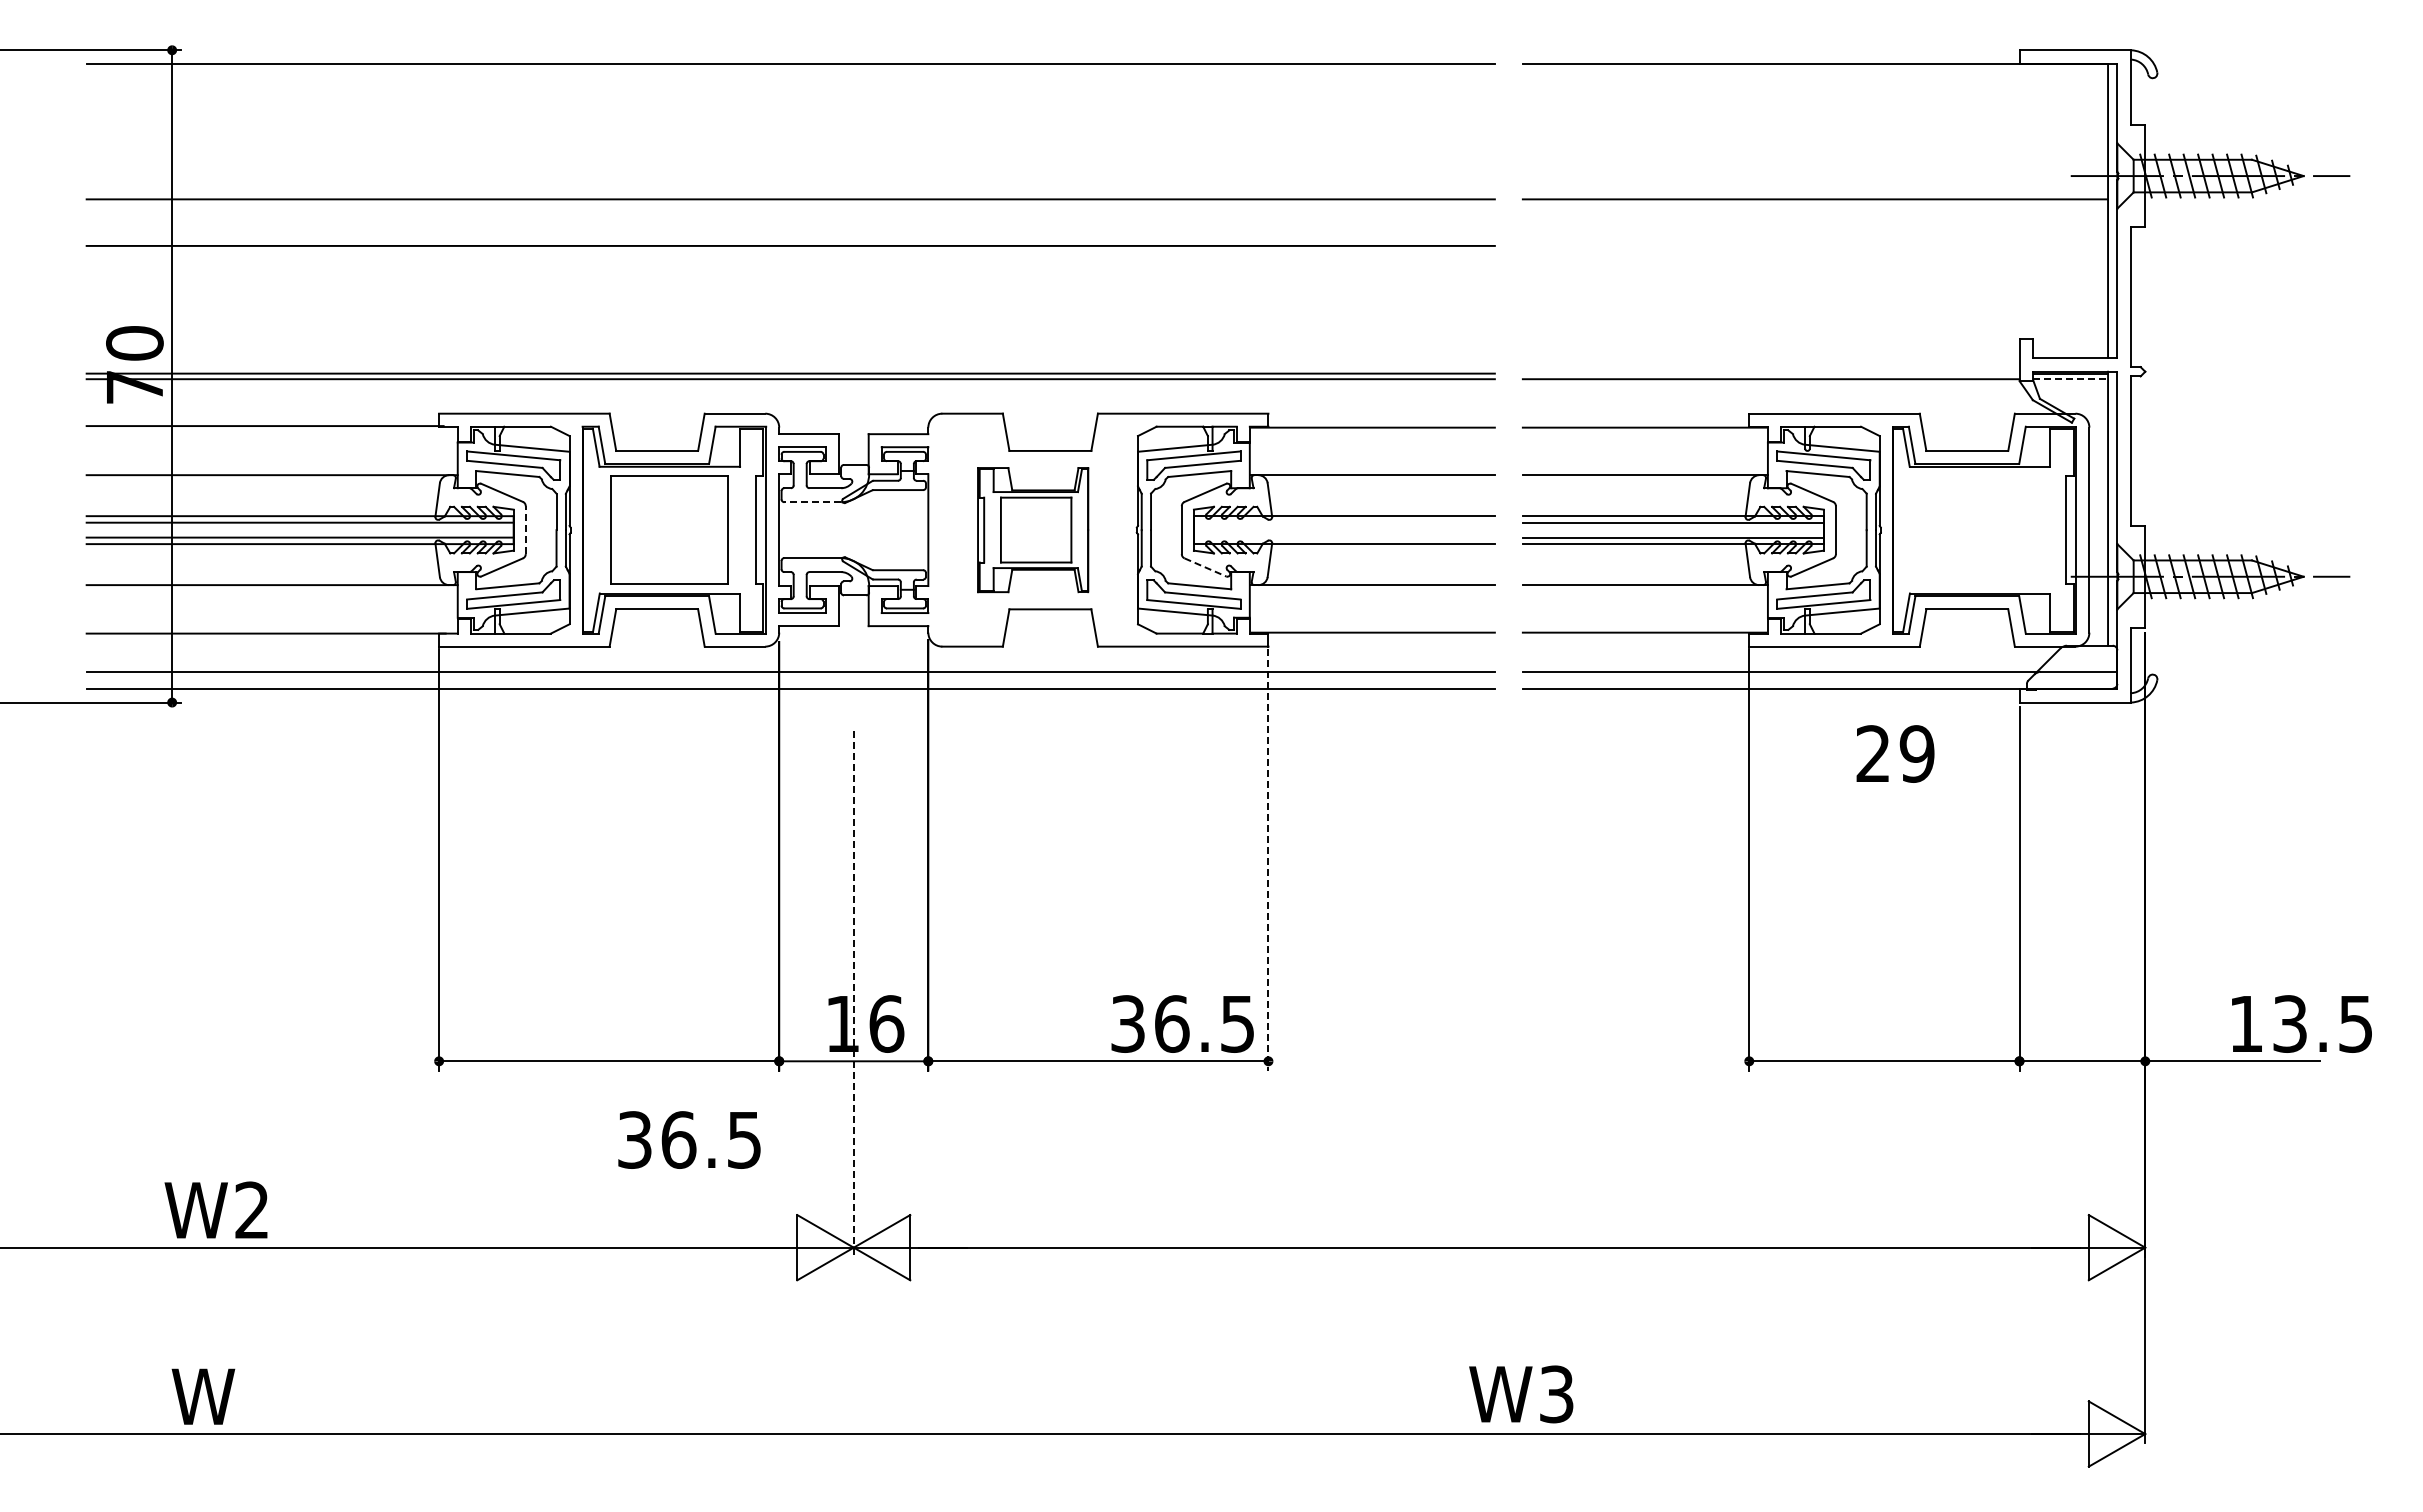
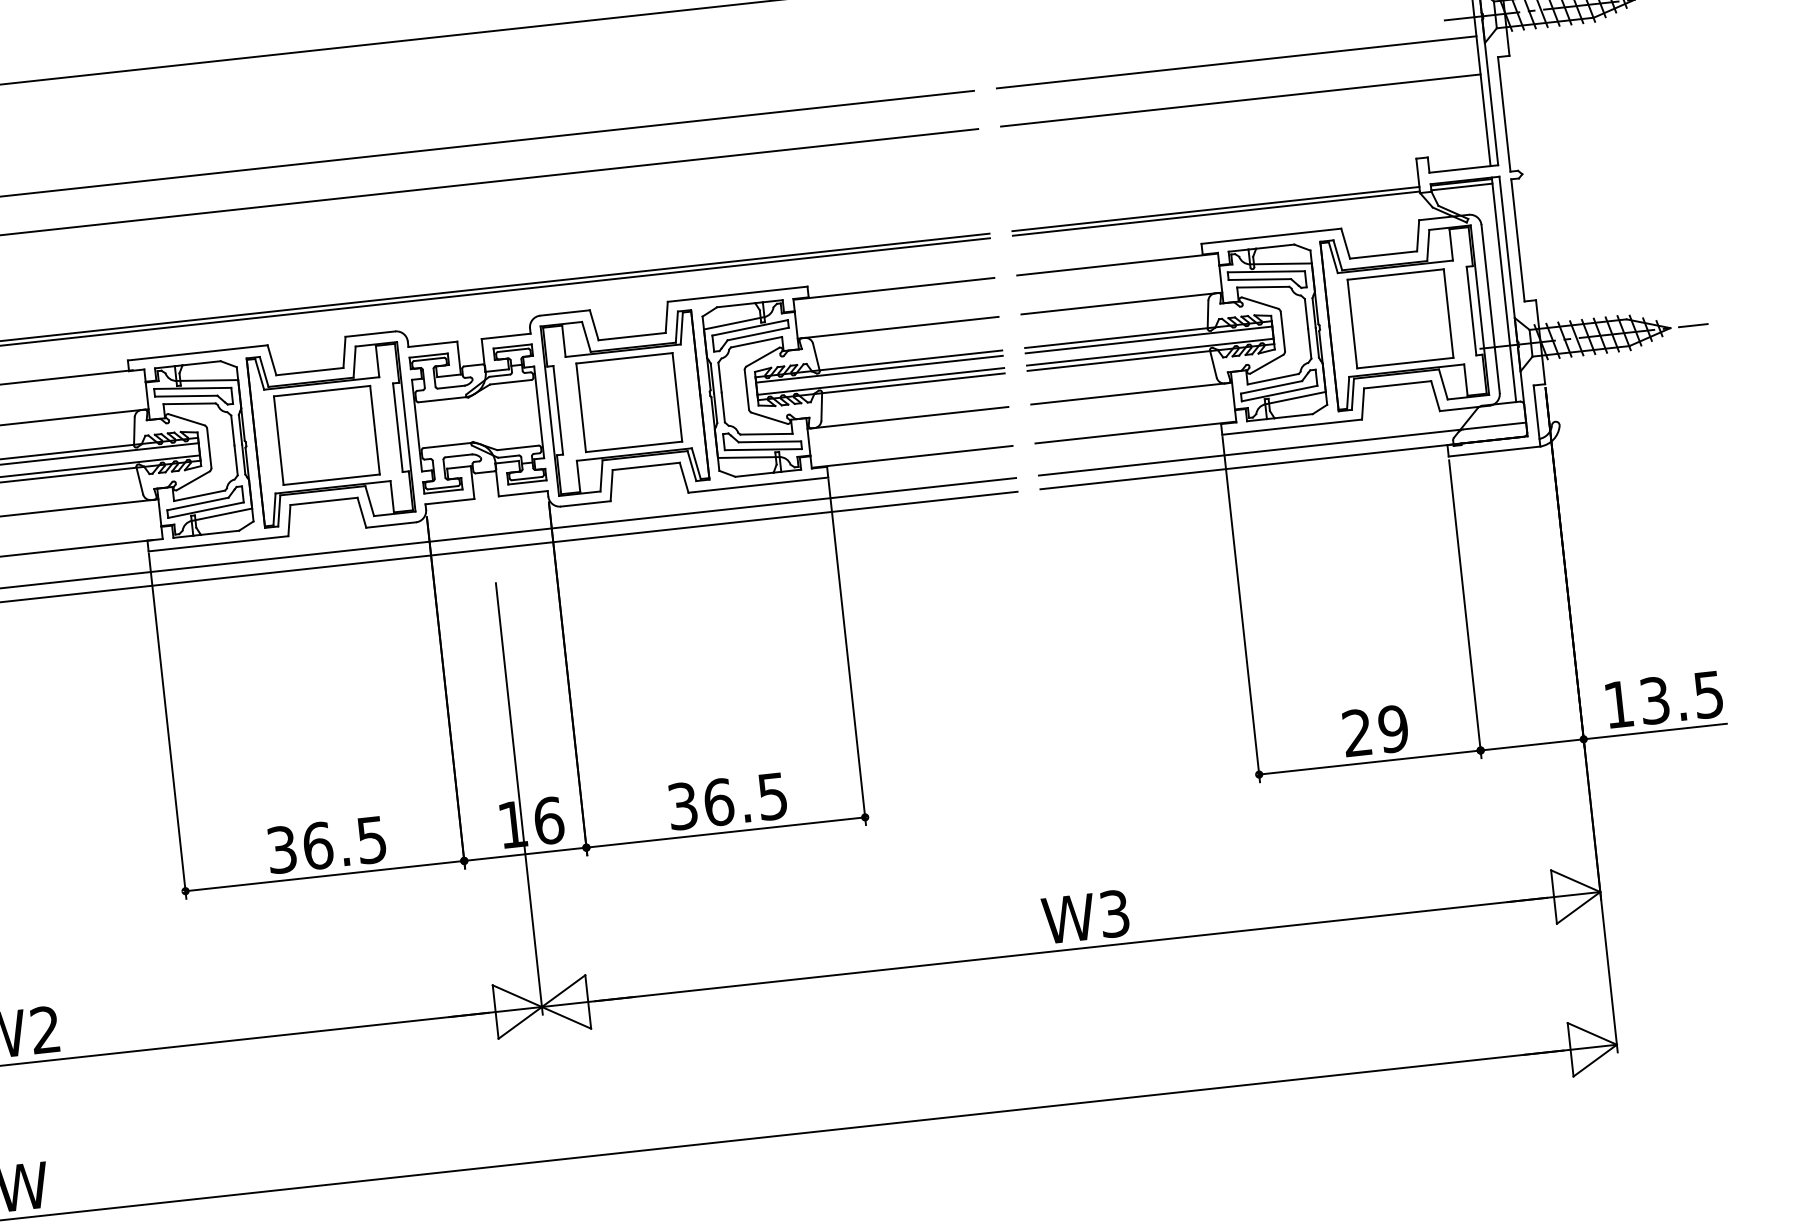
line: (1815, 245) -> (1240, 100), added
line: (1770, 373) -> (1215, 209), added
line: (2071, 379) -> (1462, 187), dashed -> solid
line: (812, 502) -> (441, 400), dashed -> solid
line: (1343, 522) -> (878, 369), added
part: (1032, 529) -> (624, 402), size x1.67
part: (1979, 529) -> (1400, 318), added
line: (525, 530) -> (209, 448), dashed -> solid
line: (1343, 537) -> (880, 381), added
line: (1205, 567) -> (769, 418), dashed -> solid
text: (1895, 753) -> (1375, 730), moved
line: (1268, 860) -> (847, 652), dashed -> solid
line: (853, 994) -> (519, 799), dashed -> solid
text: (1182, 1023) -> (727, 800), moved
text: (2301, 1023) -> (1664, 699), moved
text: (689, 1139) -> (326, 844), moved
text: (1521, 1394) -> (1085, 917), moved

